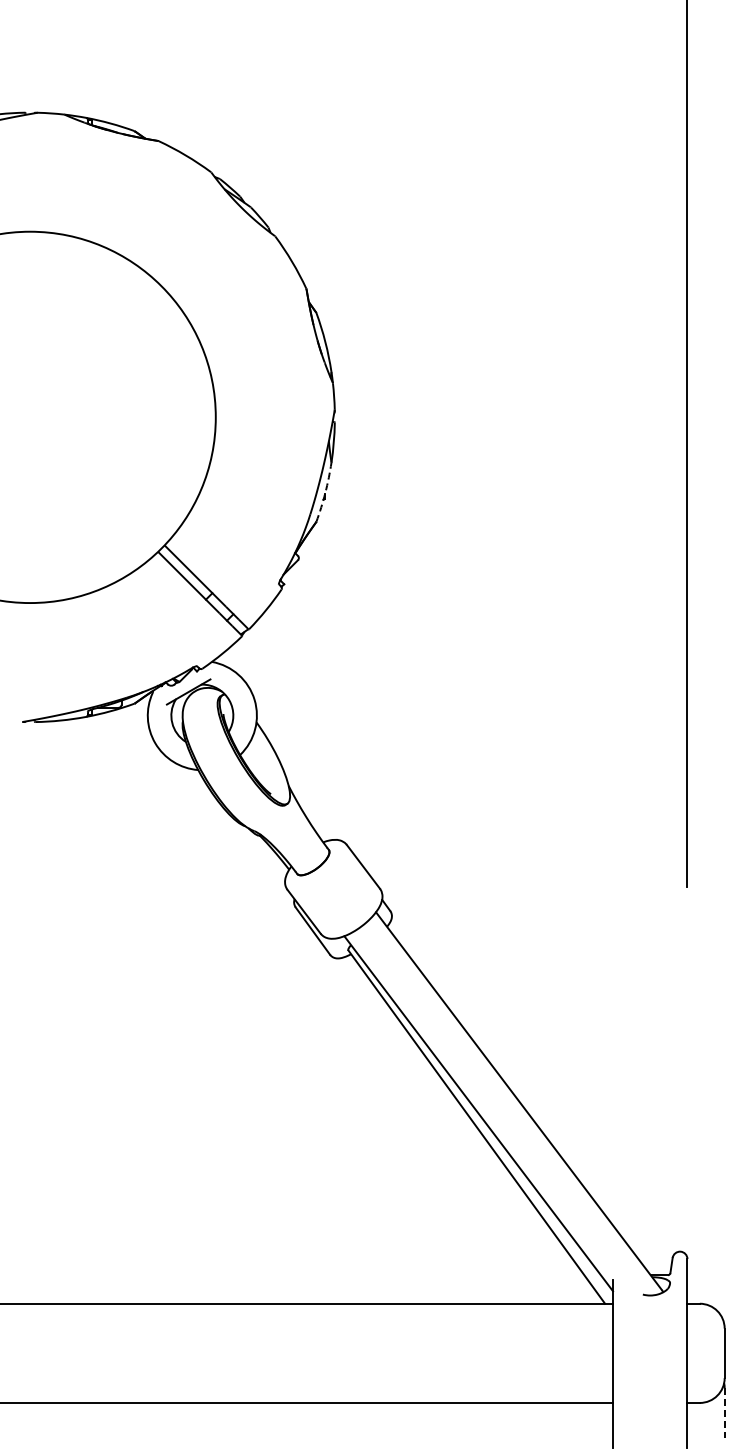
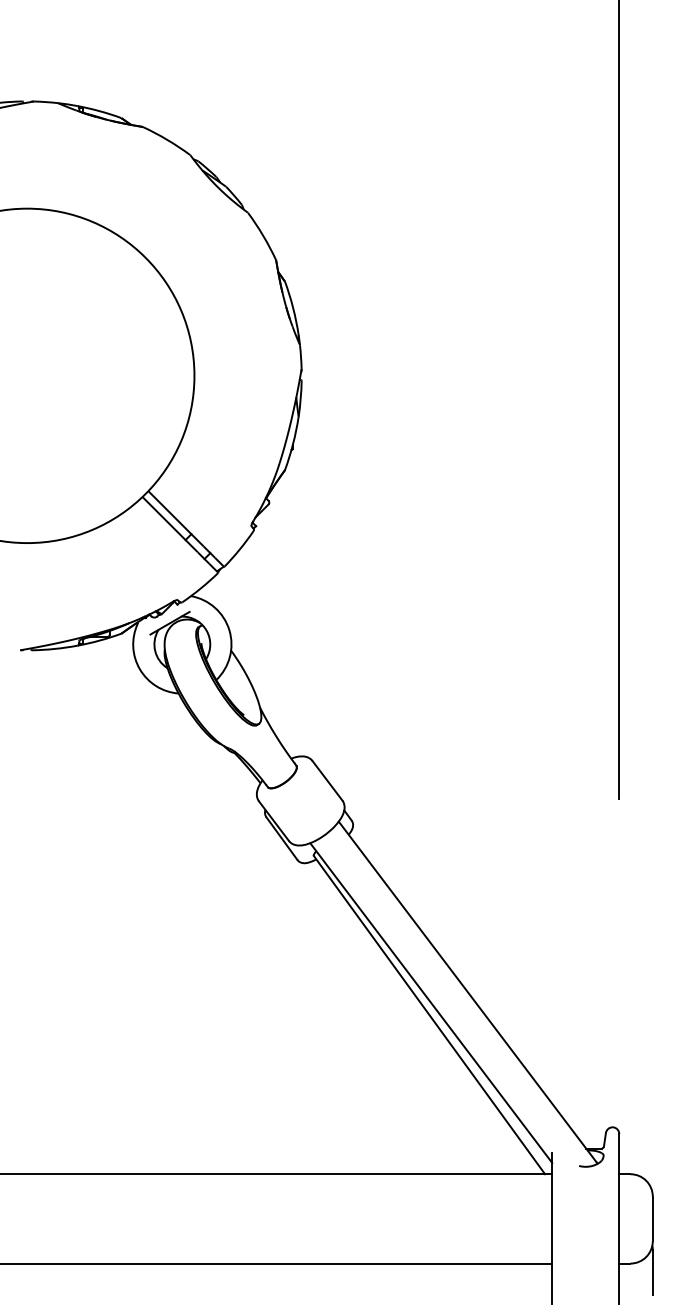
arc: (325, 492) -> (293, 443), dashed -> solid
line: (724, 1413) -> (652, 1273), dashed -> solid

